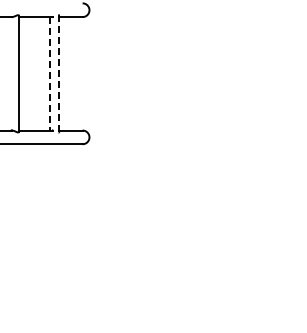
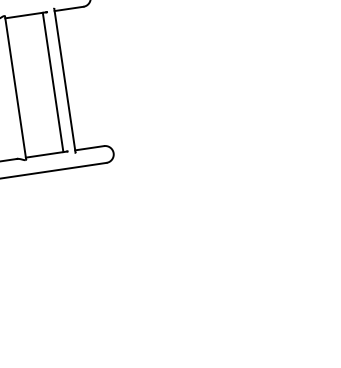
line: (49, 73) -> (53, 82), dashed -> solid
line: (59, 73) -> (65, 80), dashed -> solid

